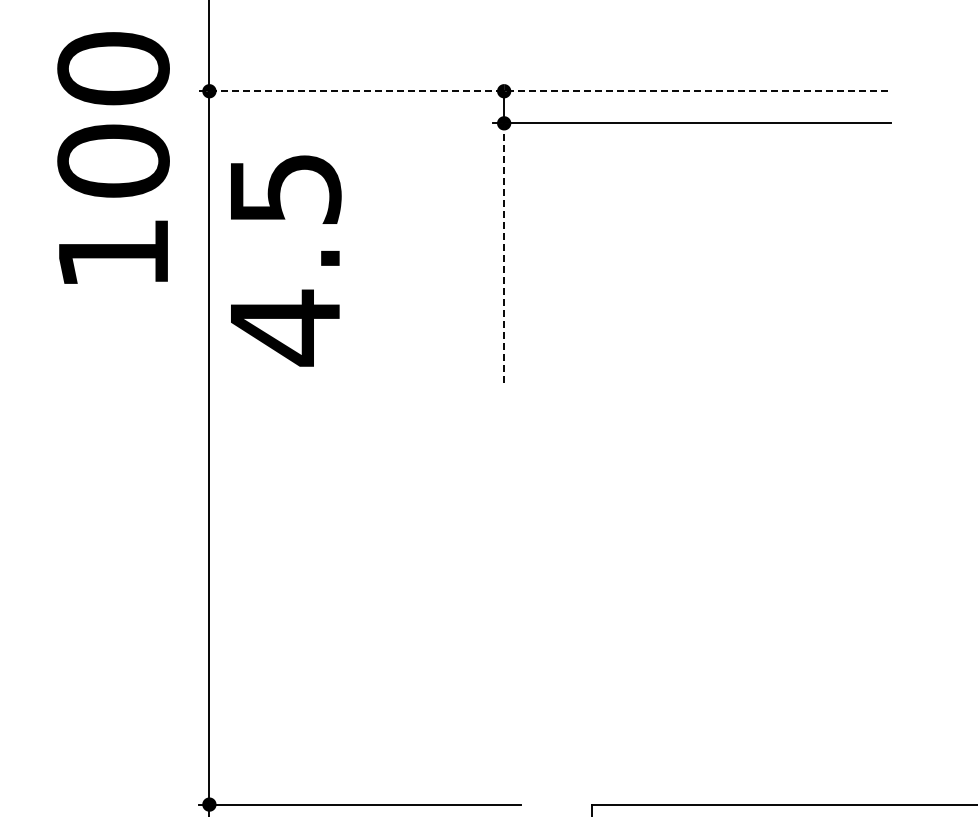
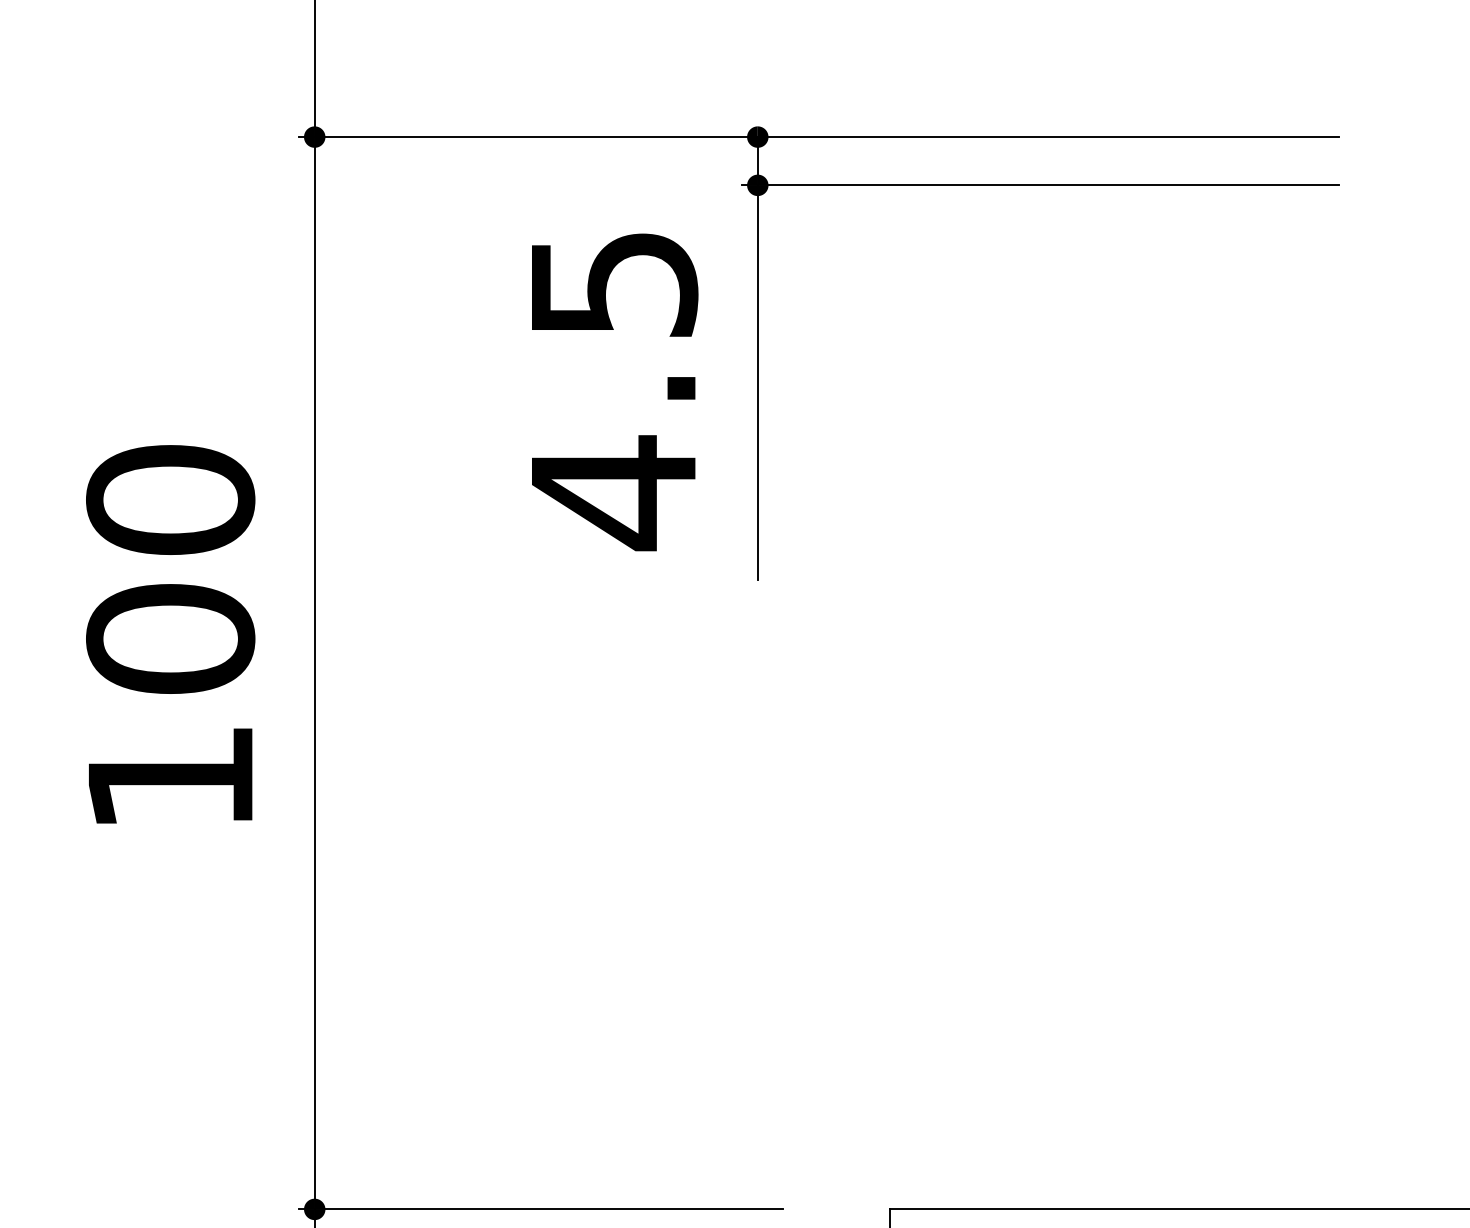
line: (544, 91) -> (818, 137), dashed -> solid
text: (113, 157) -> (170, 633), moved
line: (504, 255) -> (758, 384), dashed -> solid
text: (286, 260) -> (615, 391), moved

